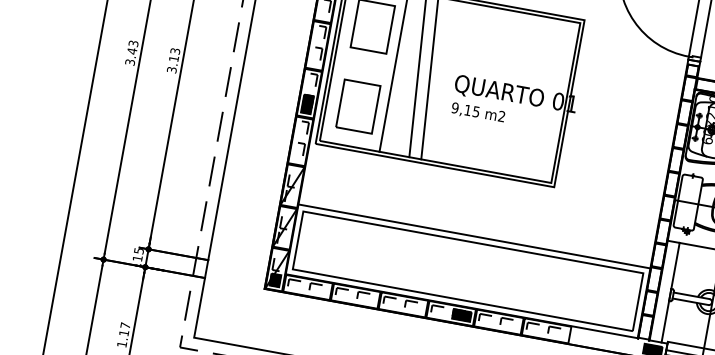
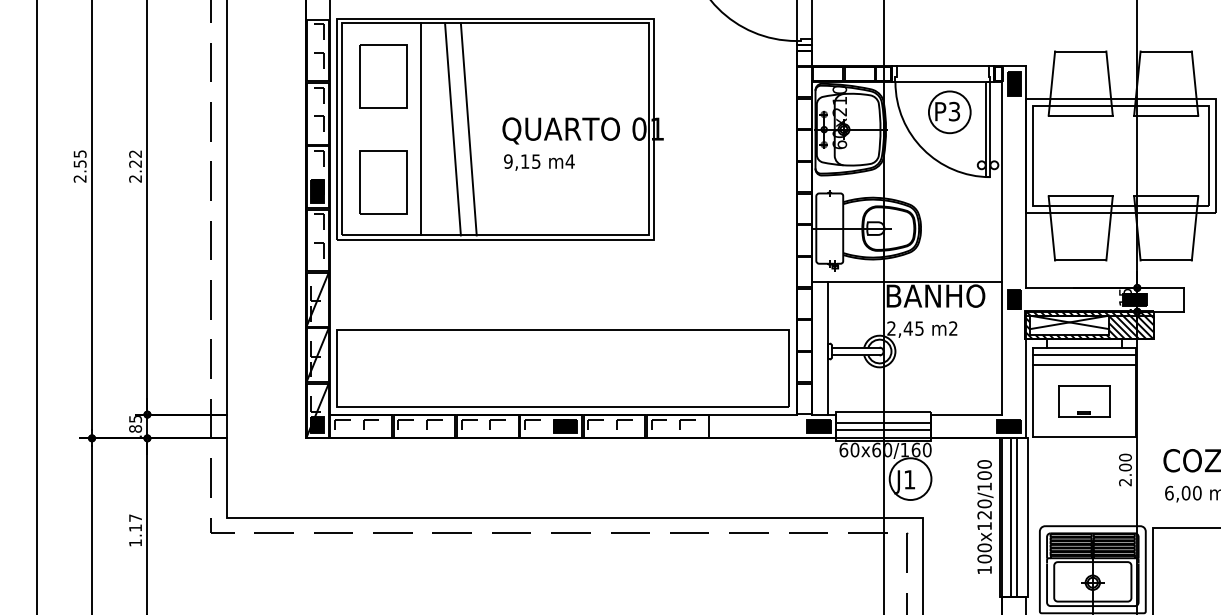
text: (131, 53) -> (79, 166), 3.43 -> 2.55
text: (173, 60) -> (135, 166), 3.13 -> 2.22
text: (501, 116) -> (569, 161), m2 -> m4
line: (473, 236) -> (562, 322), removed
text: (137, 258) -> (135, 428), .15 -> .85

